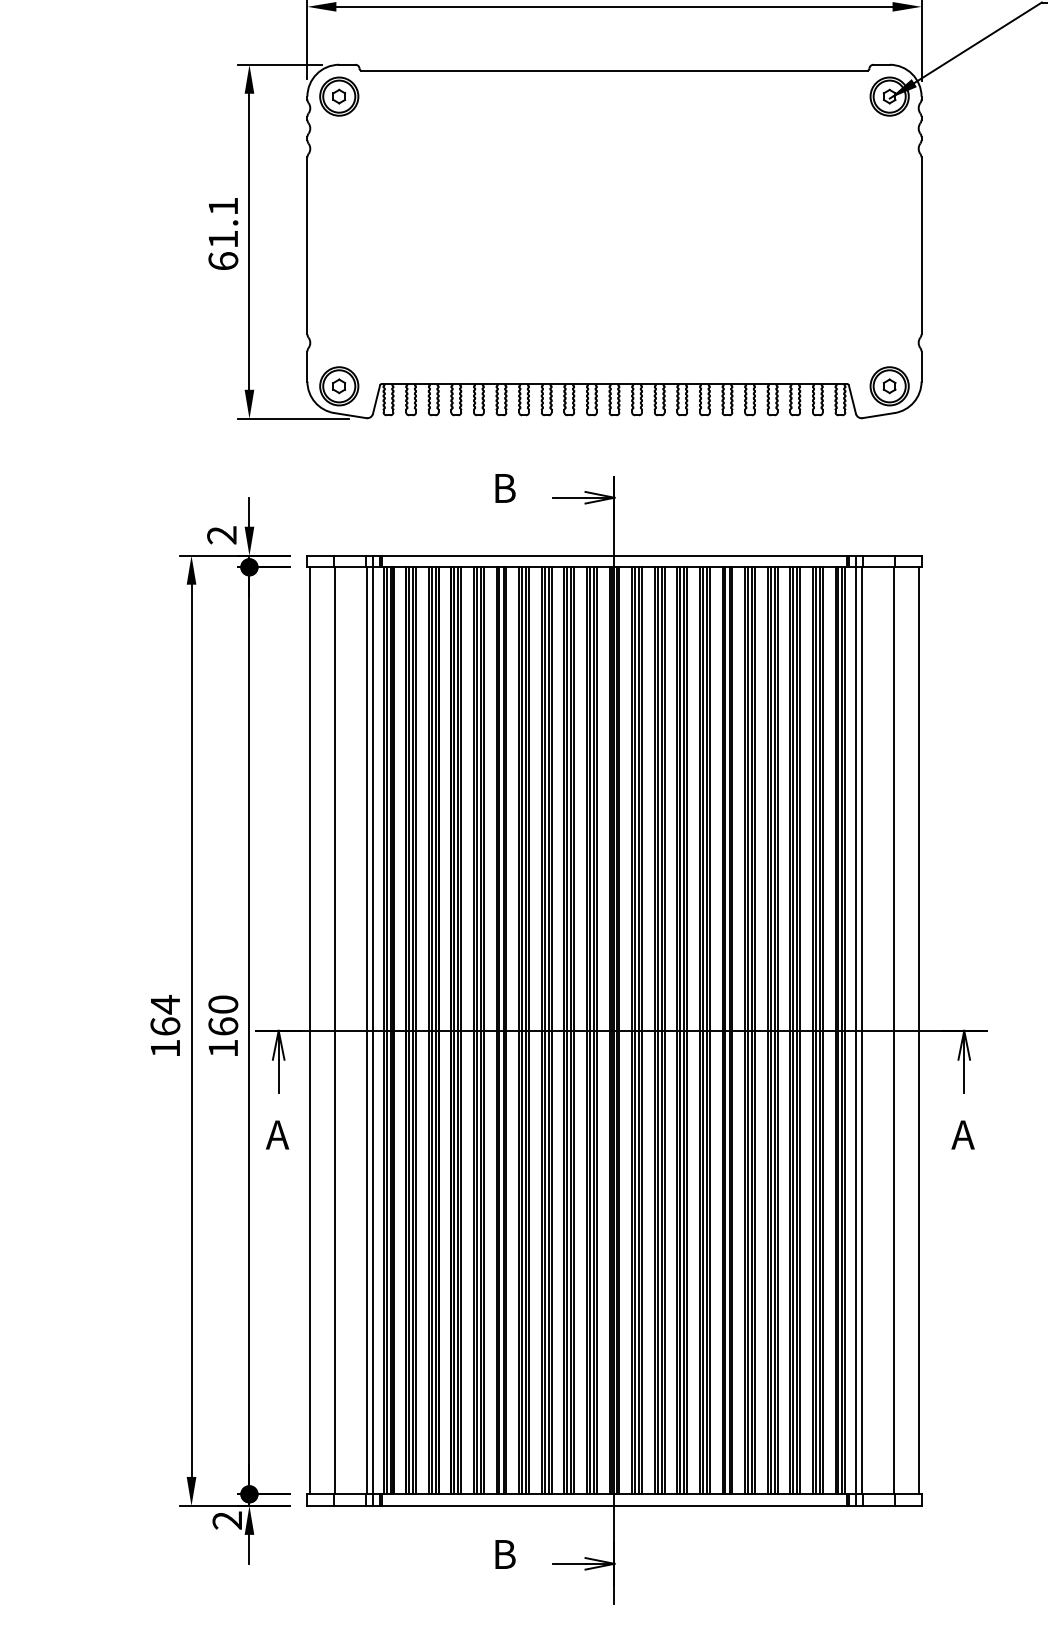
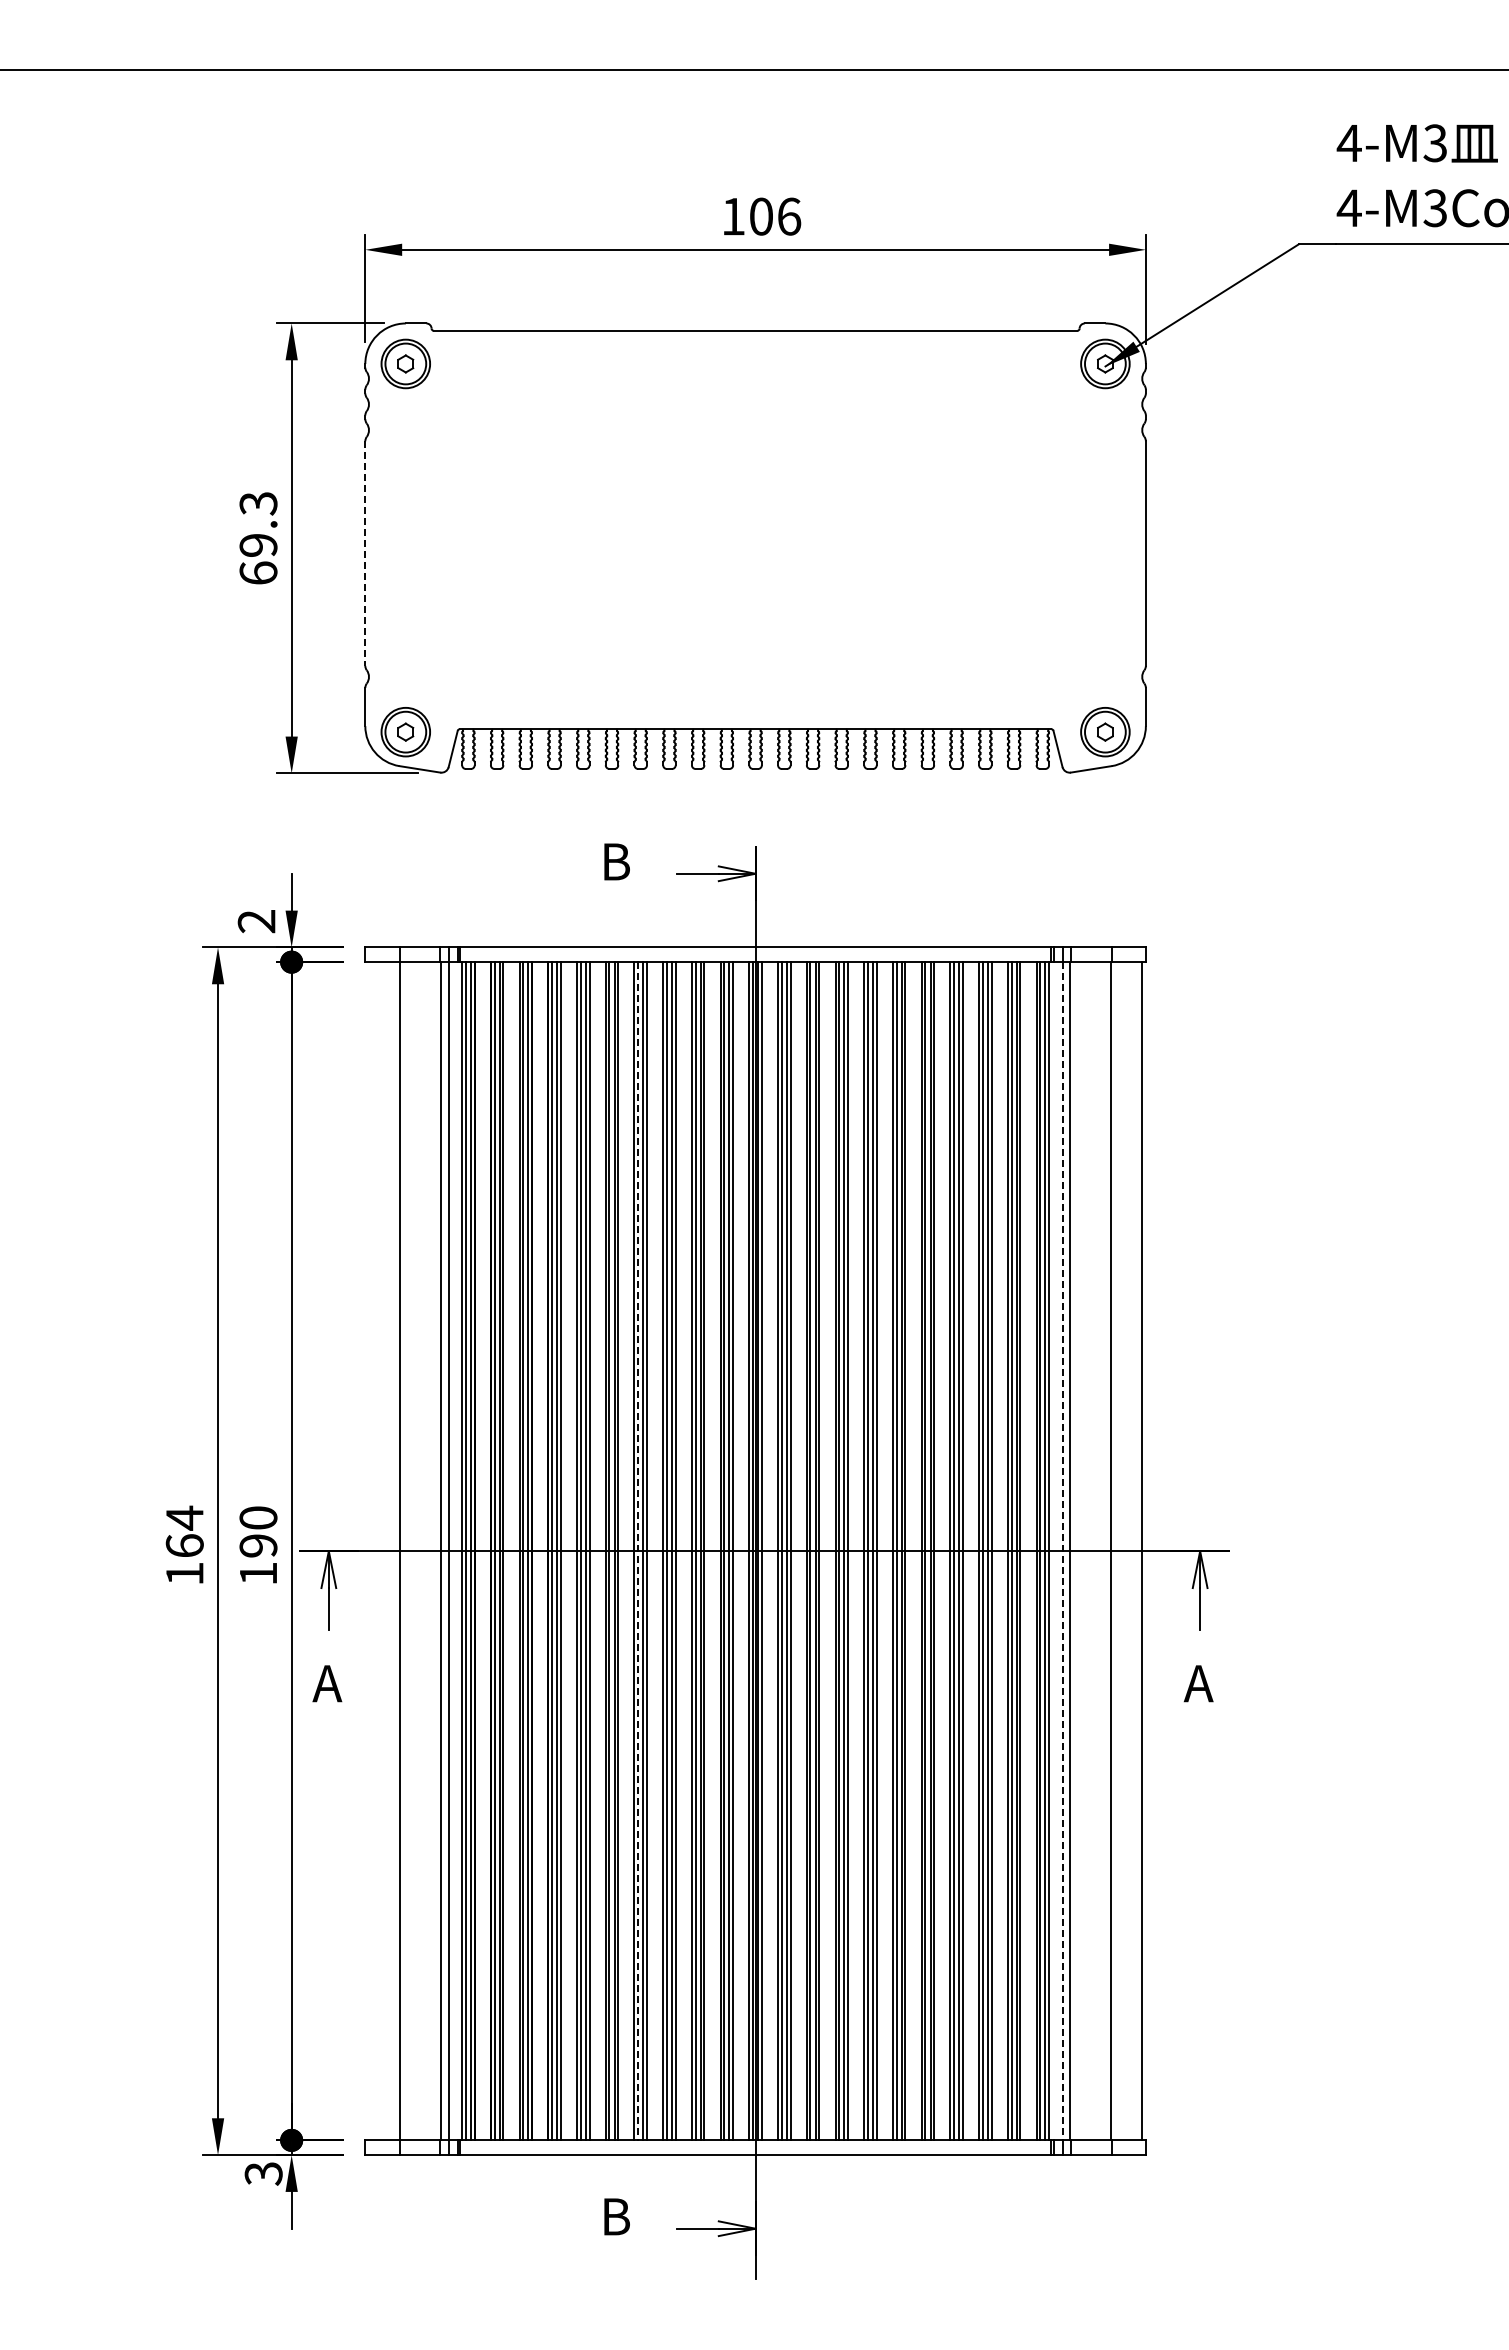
text: (223, 222) -> (258, 524), 61.1 -> 69.3
line: (307, 246) -> (365, 554), solid -> dashed
text: (223, 1026) -> (258, 1545), 160 -> 190
line: (310, 1030) -> (369, 1551), removed
line: (522, 1030) -> (638, 1551), solid -> dashed
line: (855, 1030) -> (1062, 1551), solid -> dashed
text: (227, 1520) -> (263, 2173), 2 -> 3

